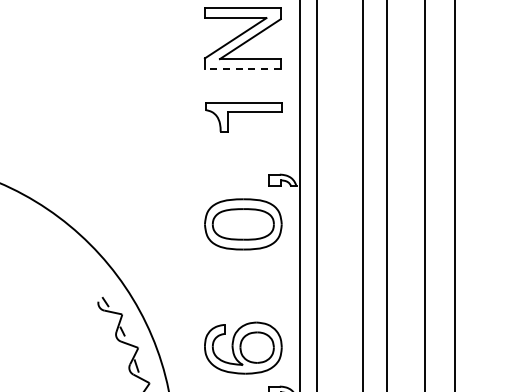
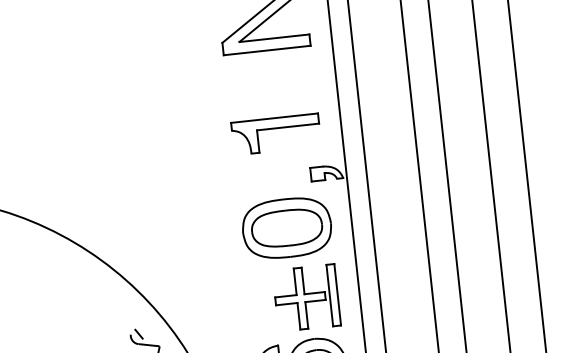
line: (242, 69) -> (266, 50), dashed -> solid
part: (243, 117) -> (275, 134), moved
part: (253, 286) -> (306, 297), added

